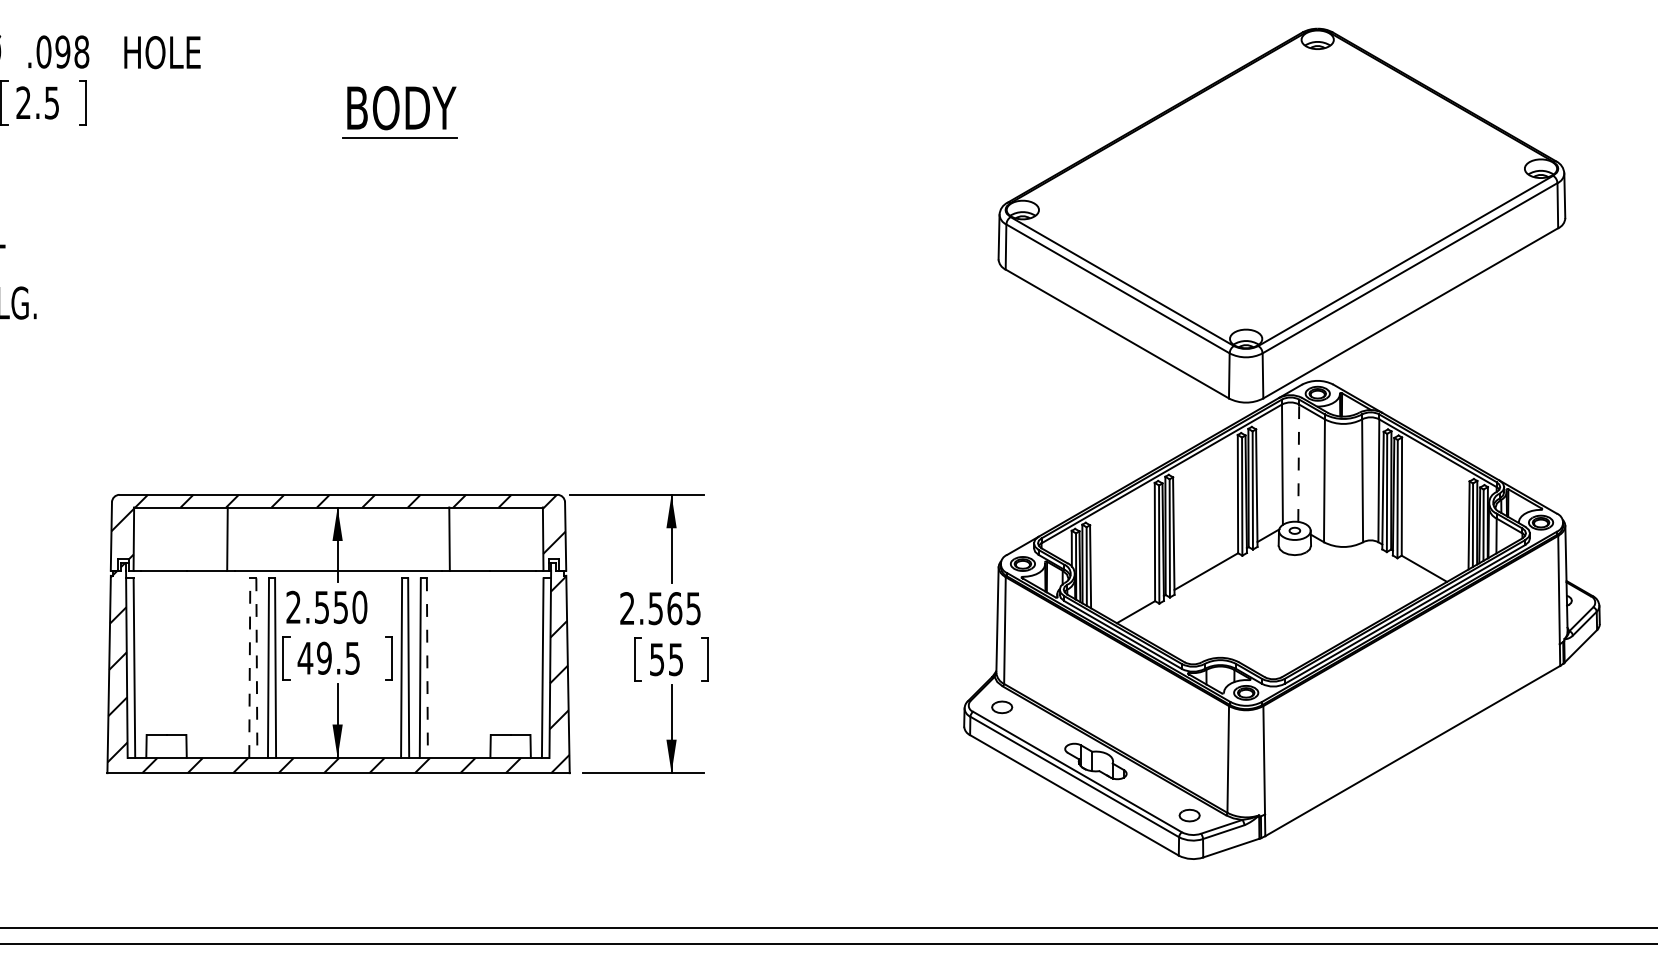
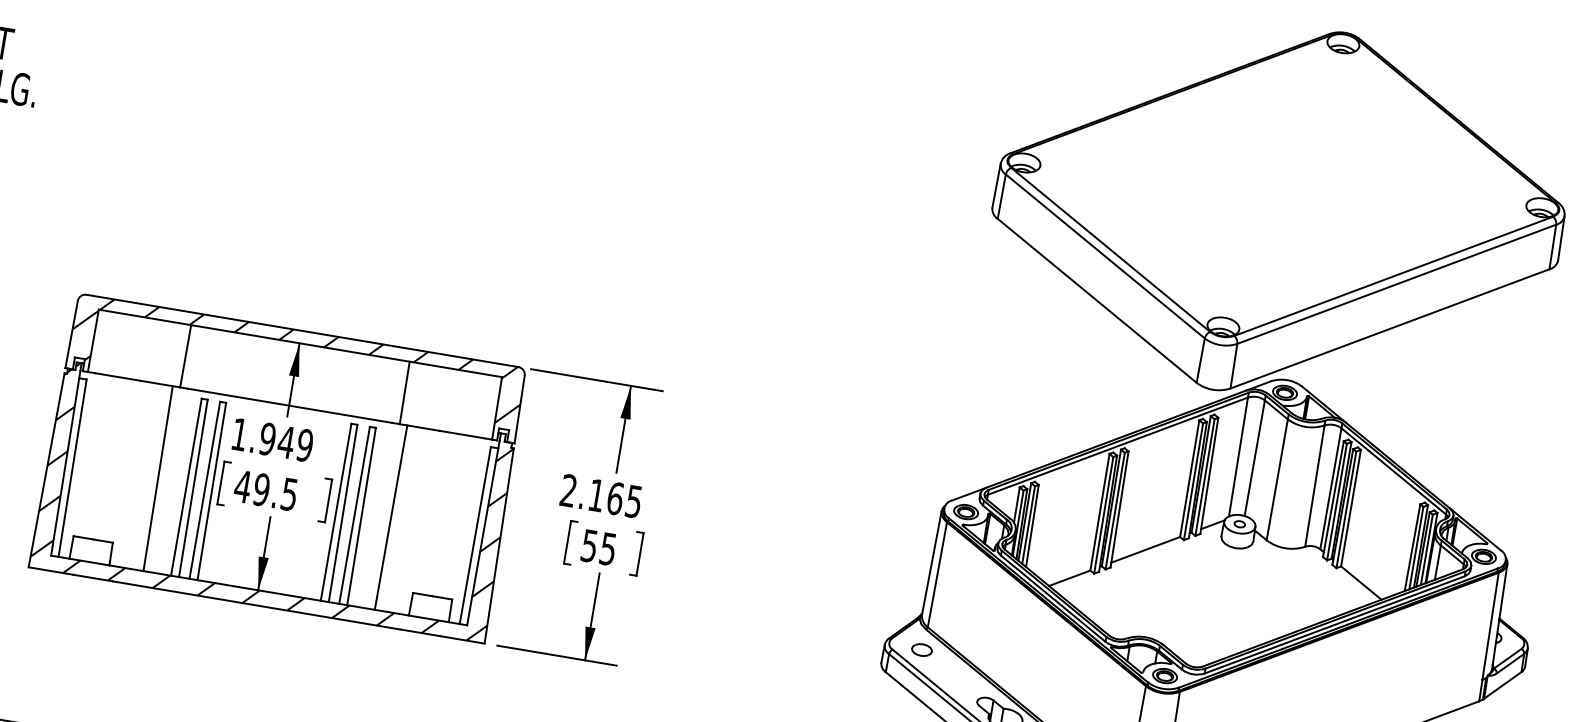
line: (1298, 463) -> (1254, 458), dashed -> solid
text: (326, 607) -> (272, 440), 2.550 -> 1.949
text: (655, 608) -> (596, 495), 2.565 -> 2.165
line: (220, 663) -> (158, 477), added
line: (456, 663) -> (391, 516), added
line: (249, 668) -> (186, 487), dashed -> solid
line: (256, 668) -> (192, 488), dashed -> solid
line: (427, 668) -> (361, 516), dashed -> solid

